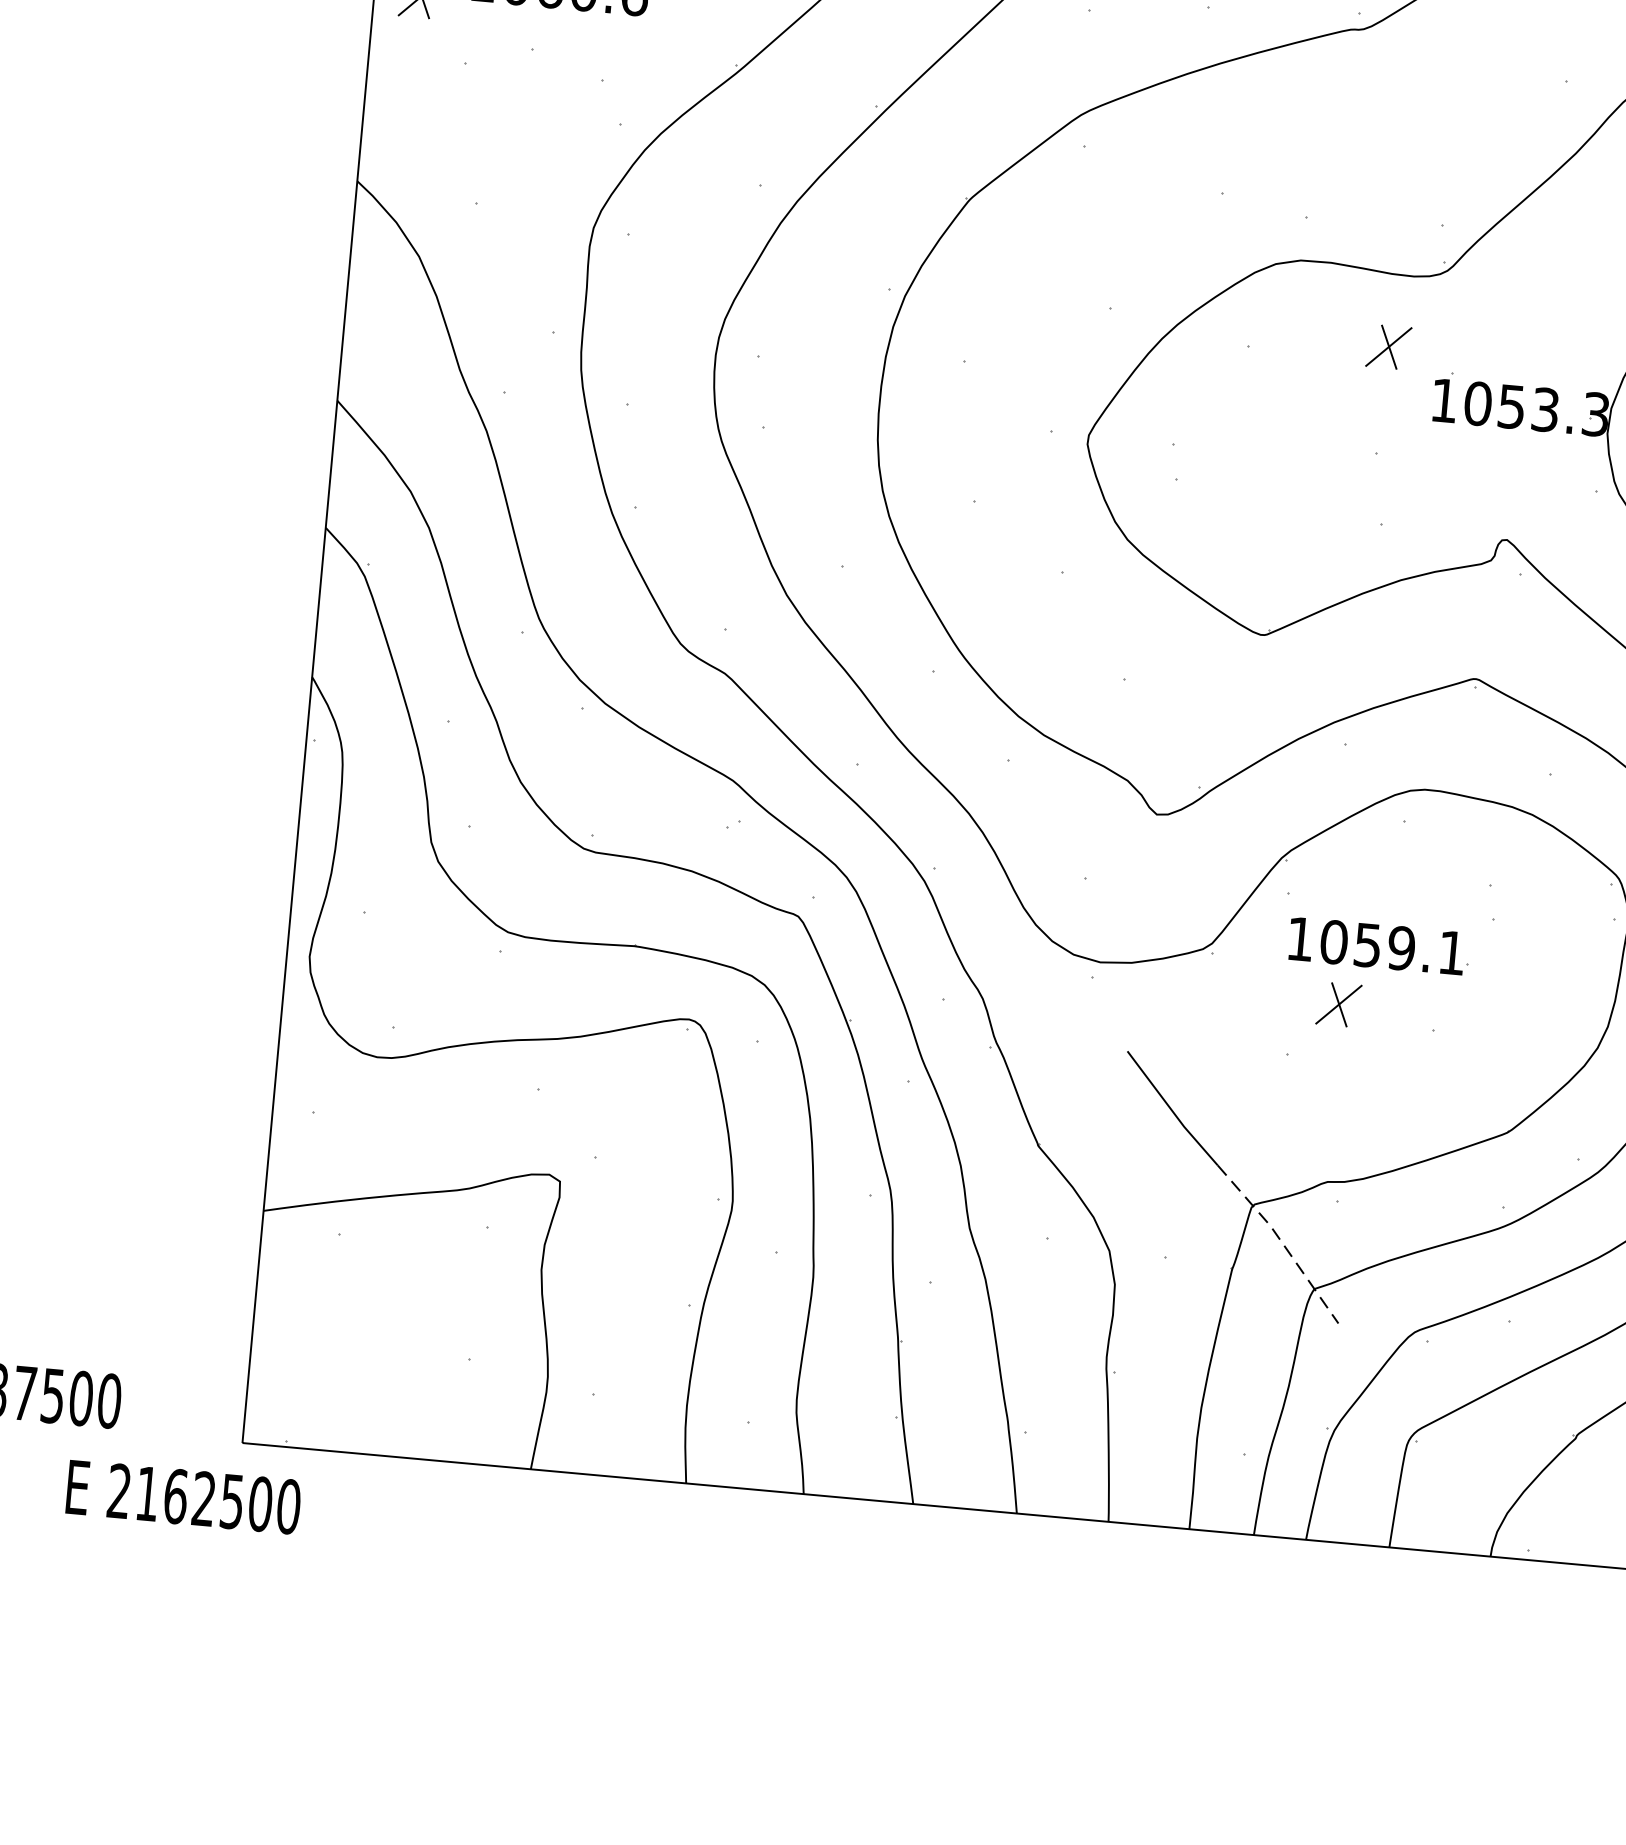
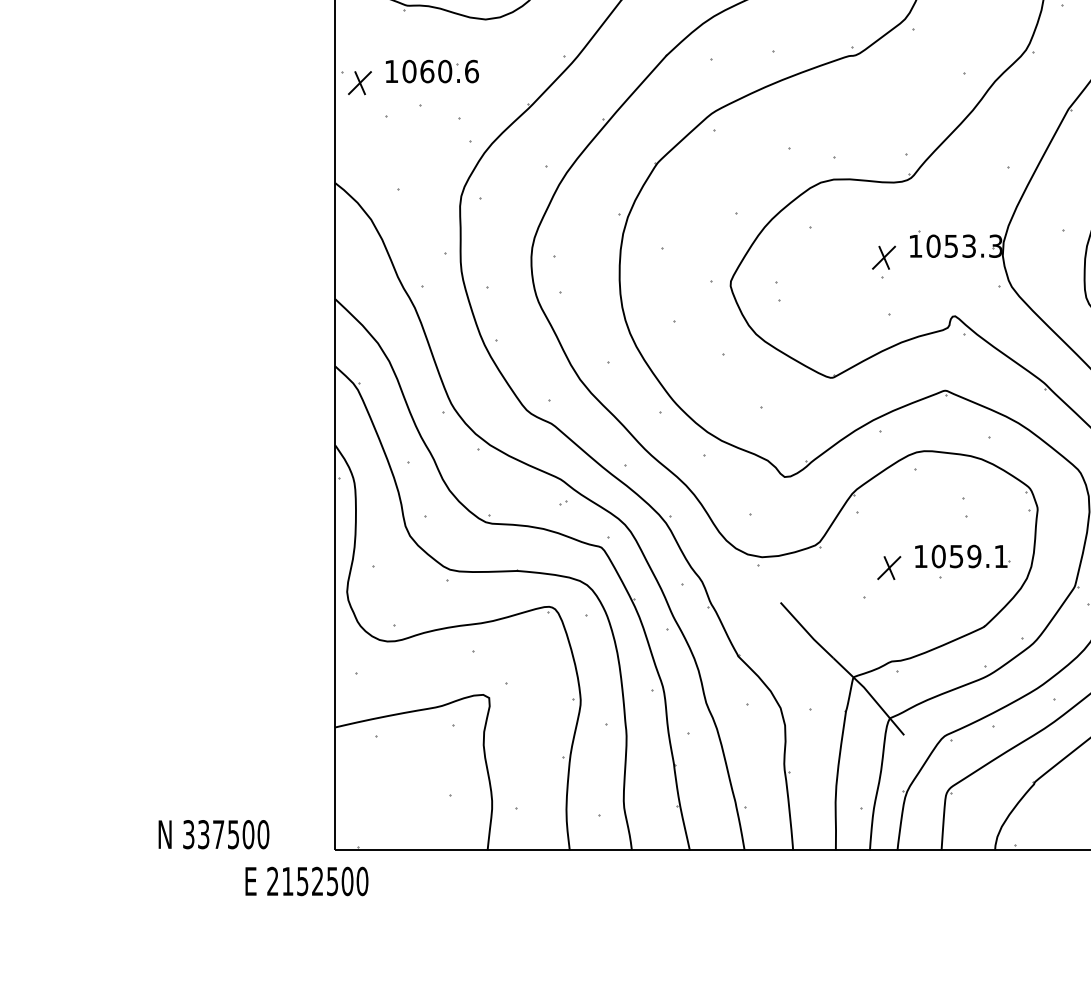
part: (1389, 346) -> (884, 257), moved
part: (1379, 946) -> (962, 556), moved
line: (1281, 1240) -> (870, 694), dashed -> solid
text: (175, 1496) -> (302, 881), 2162500 -> 2152500

